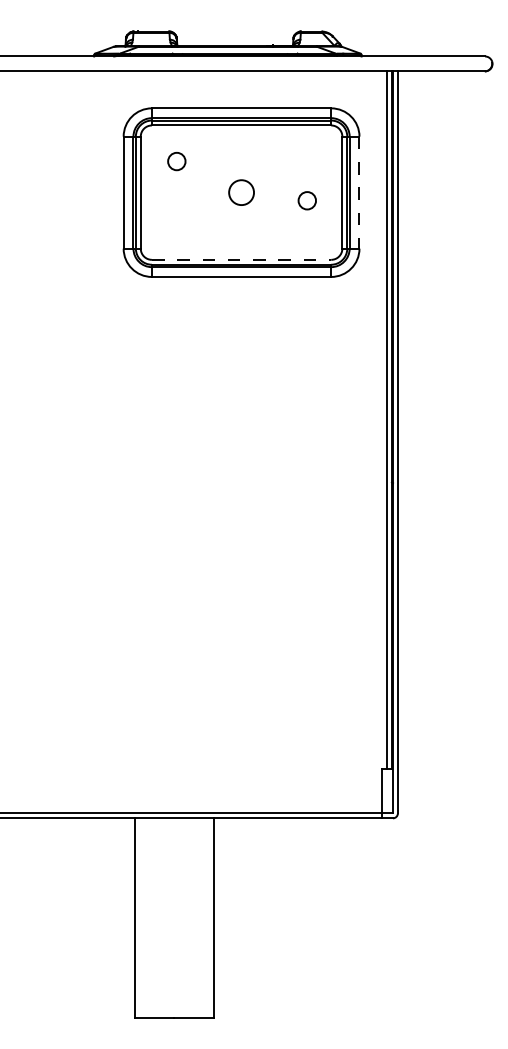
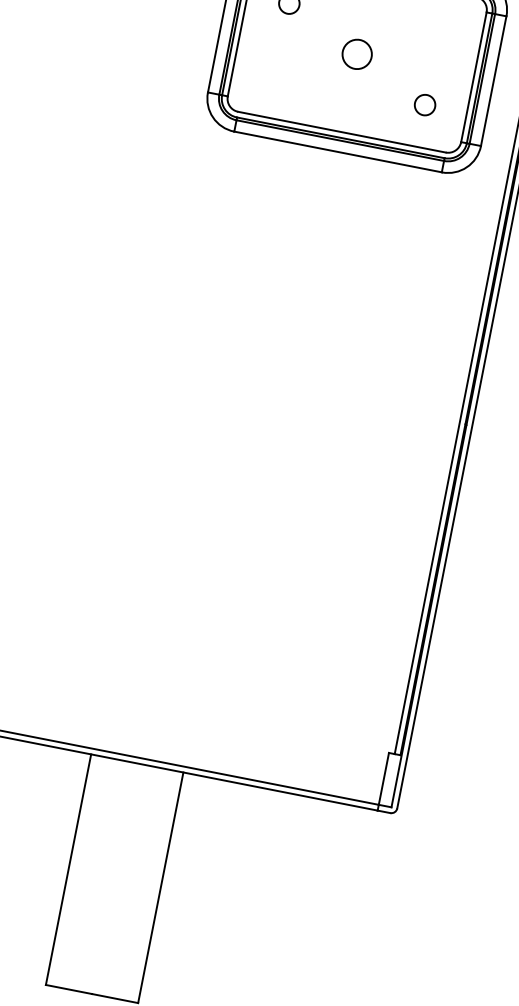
line: (359, 193) -> (493, 82), dashed -> solid
circle: (306, 200) -> (424, 104), moved
line: (241, 259) -> (341, 131), dashed -> solid

